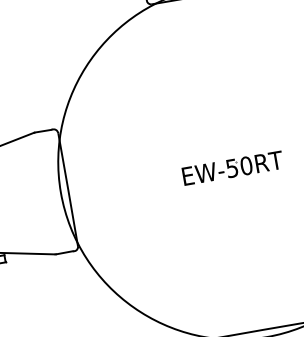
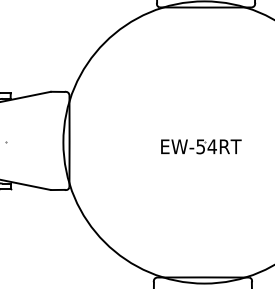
text: (245, 165) -> (211, 146), EW-50RT -> EW-54RT

